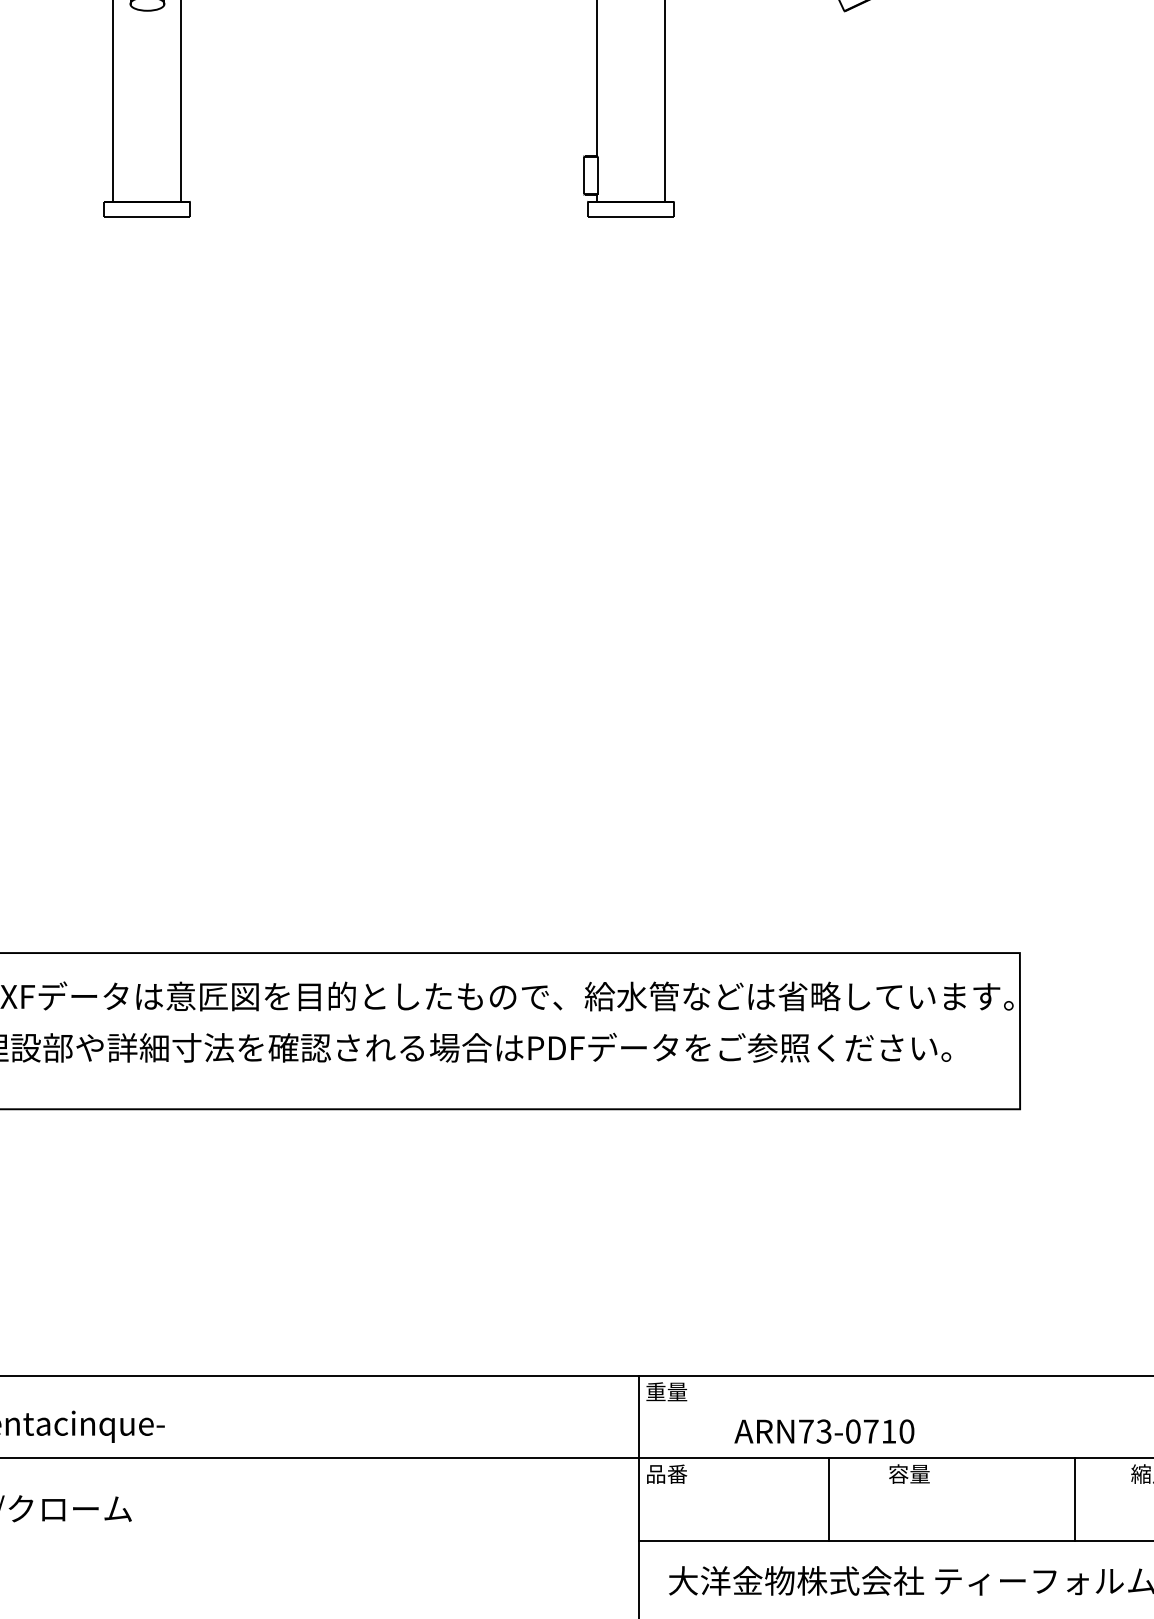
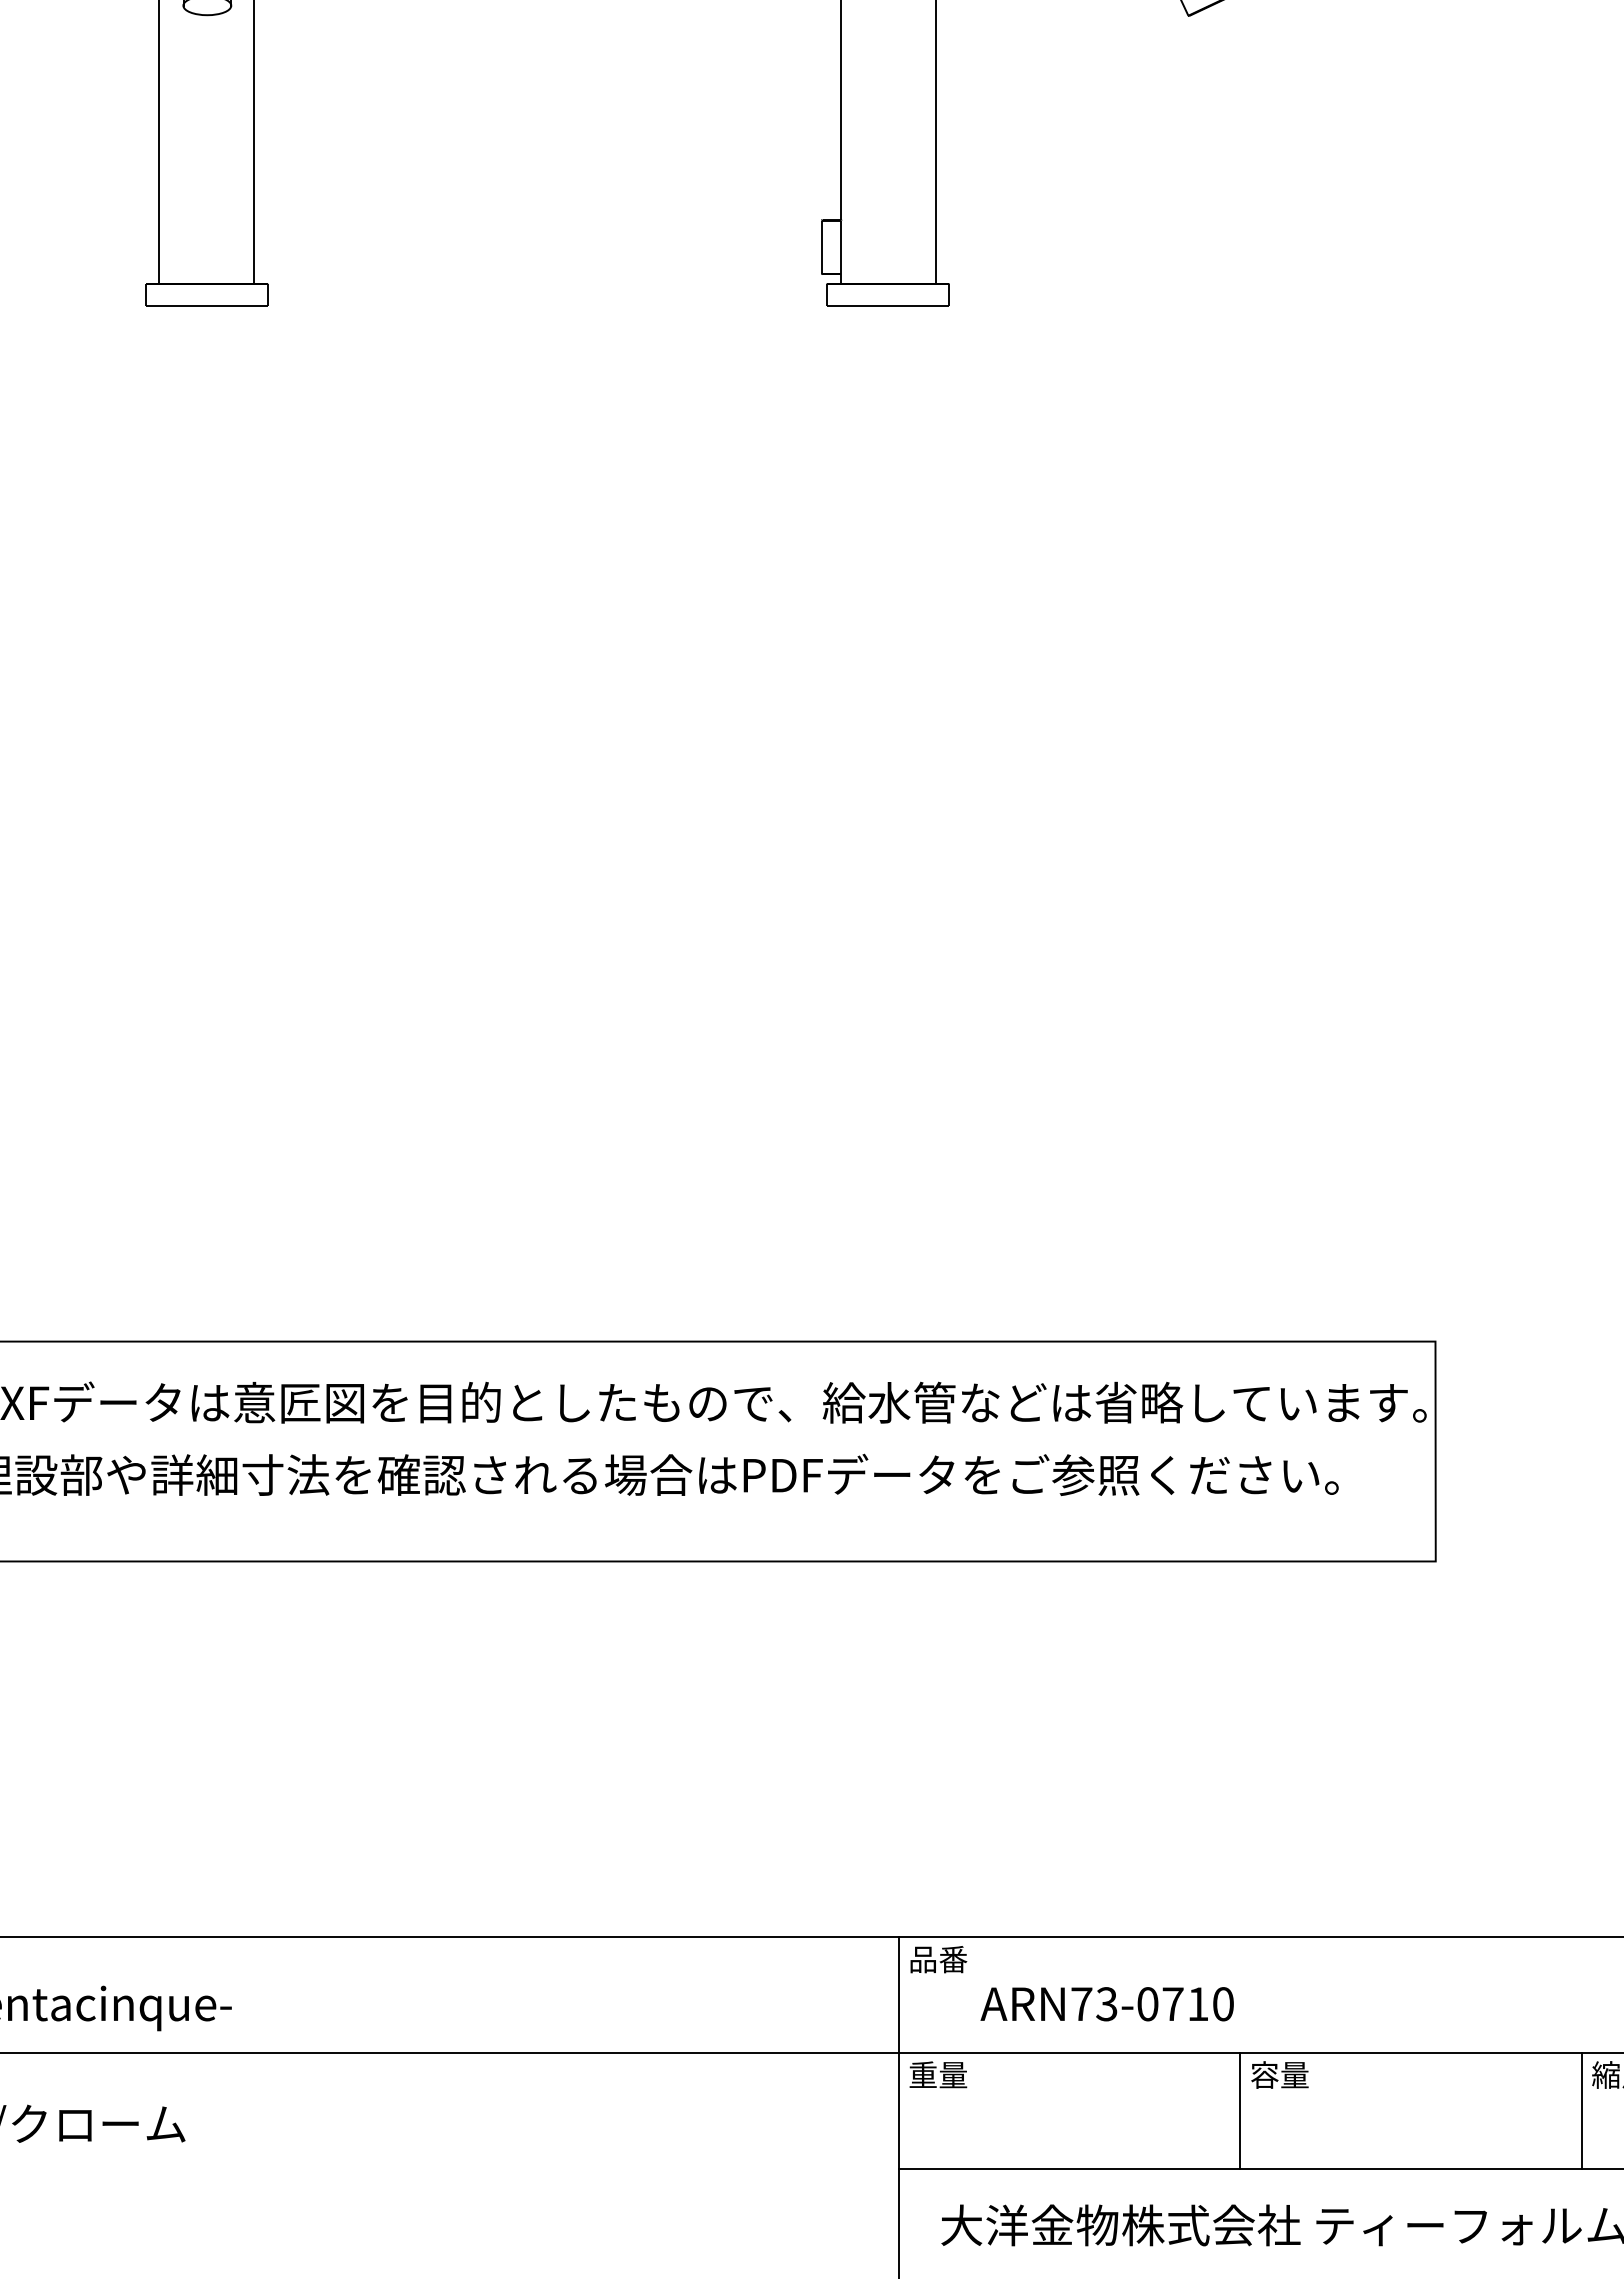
text: (666, 1392) -> (938, 1959), 重量 -> 品番
text: (823, 1431) -> (1106, 2004), moved
text: (666, 1473) -> (938, 2074), 品番 -> 重量
line: (829, 1499) -> (1240, 2110), moved
line: (1074, 1499) -> (1581, 2110), moved

